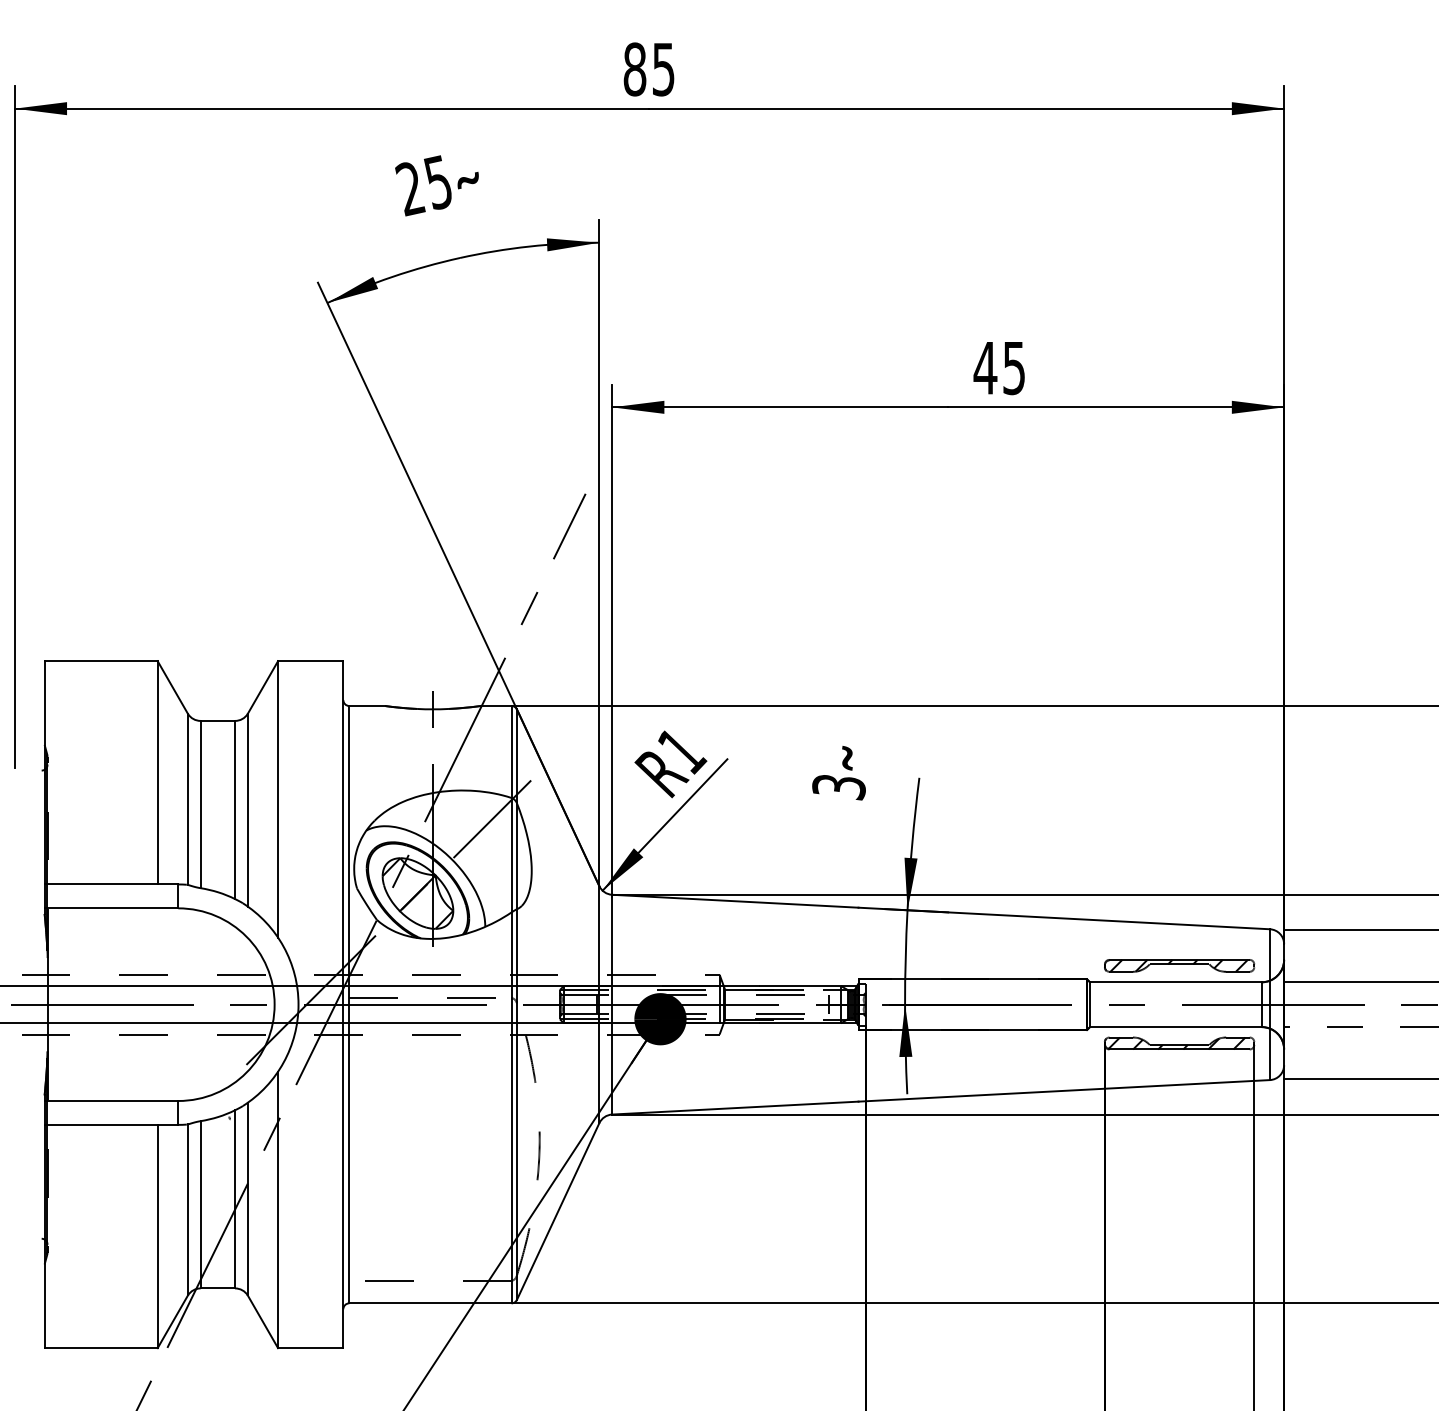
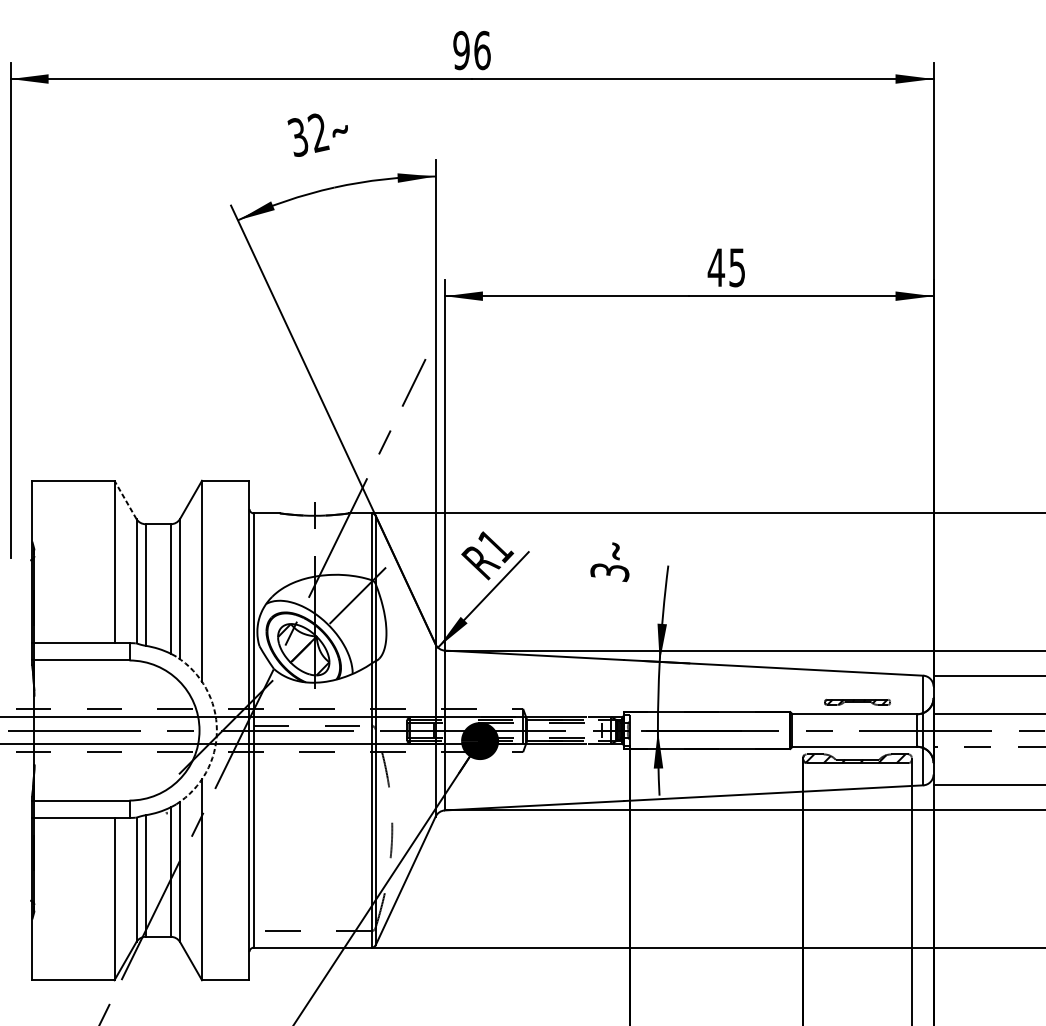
text: (649, 69) -> (472, 50), 85 -> 96
text: (424, 185) -> (308, 134), 25 -> 32
line: (172, 687) -> (125, 499), solid -> dashed
part: (1179, 965) -> (857, 702), size x0.6
arc: (298, 1004) -> (216, 730), solid -> dashed

